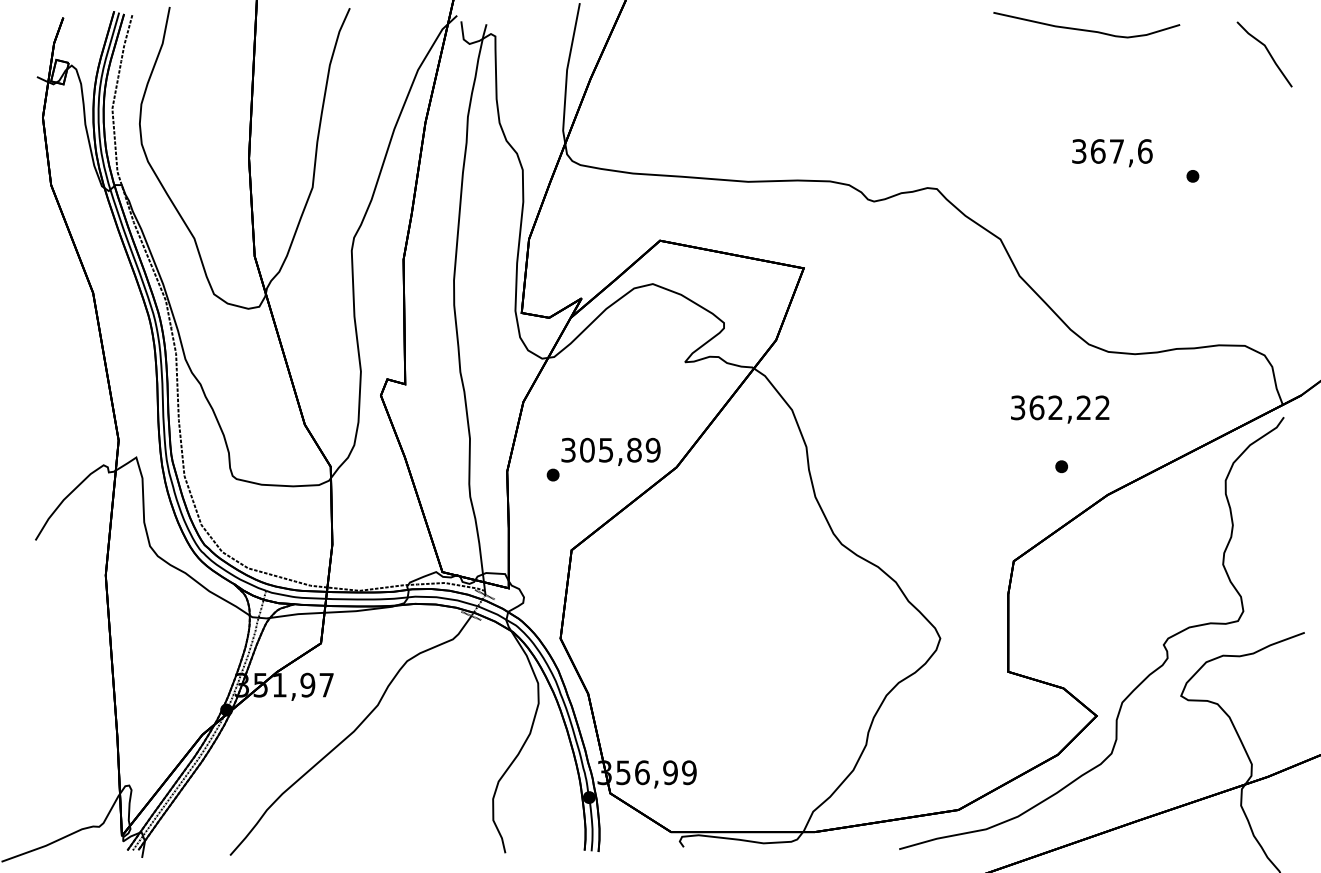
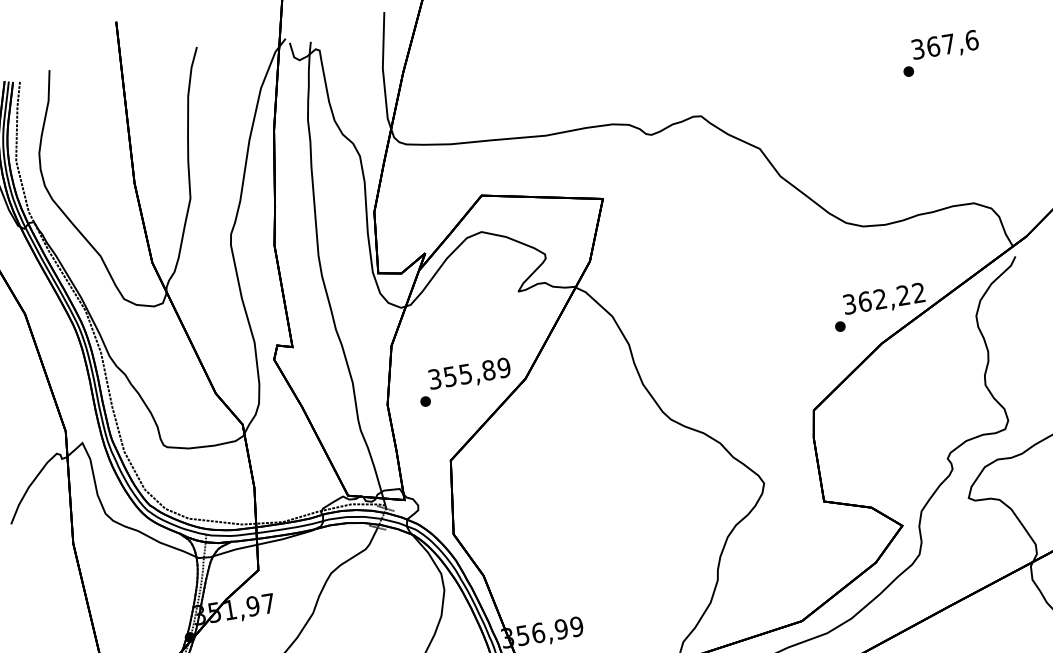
text: (1112, 153) -> (945, 46), moved
text: (1060, 409) -> (884, 299), moved
text: (587, 449) -> (450, 376), 305,89 -> 355,89

